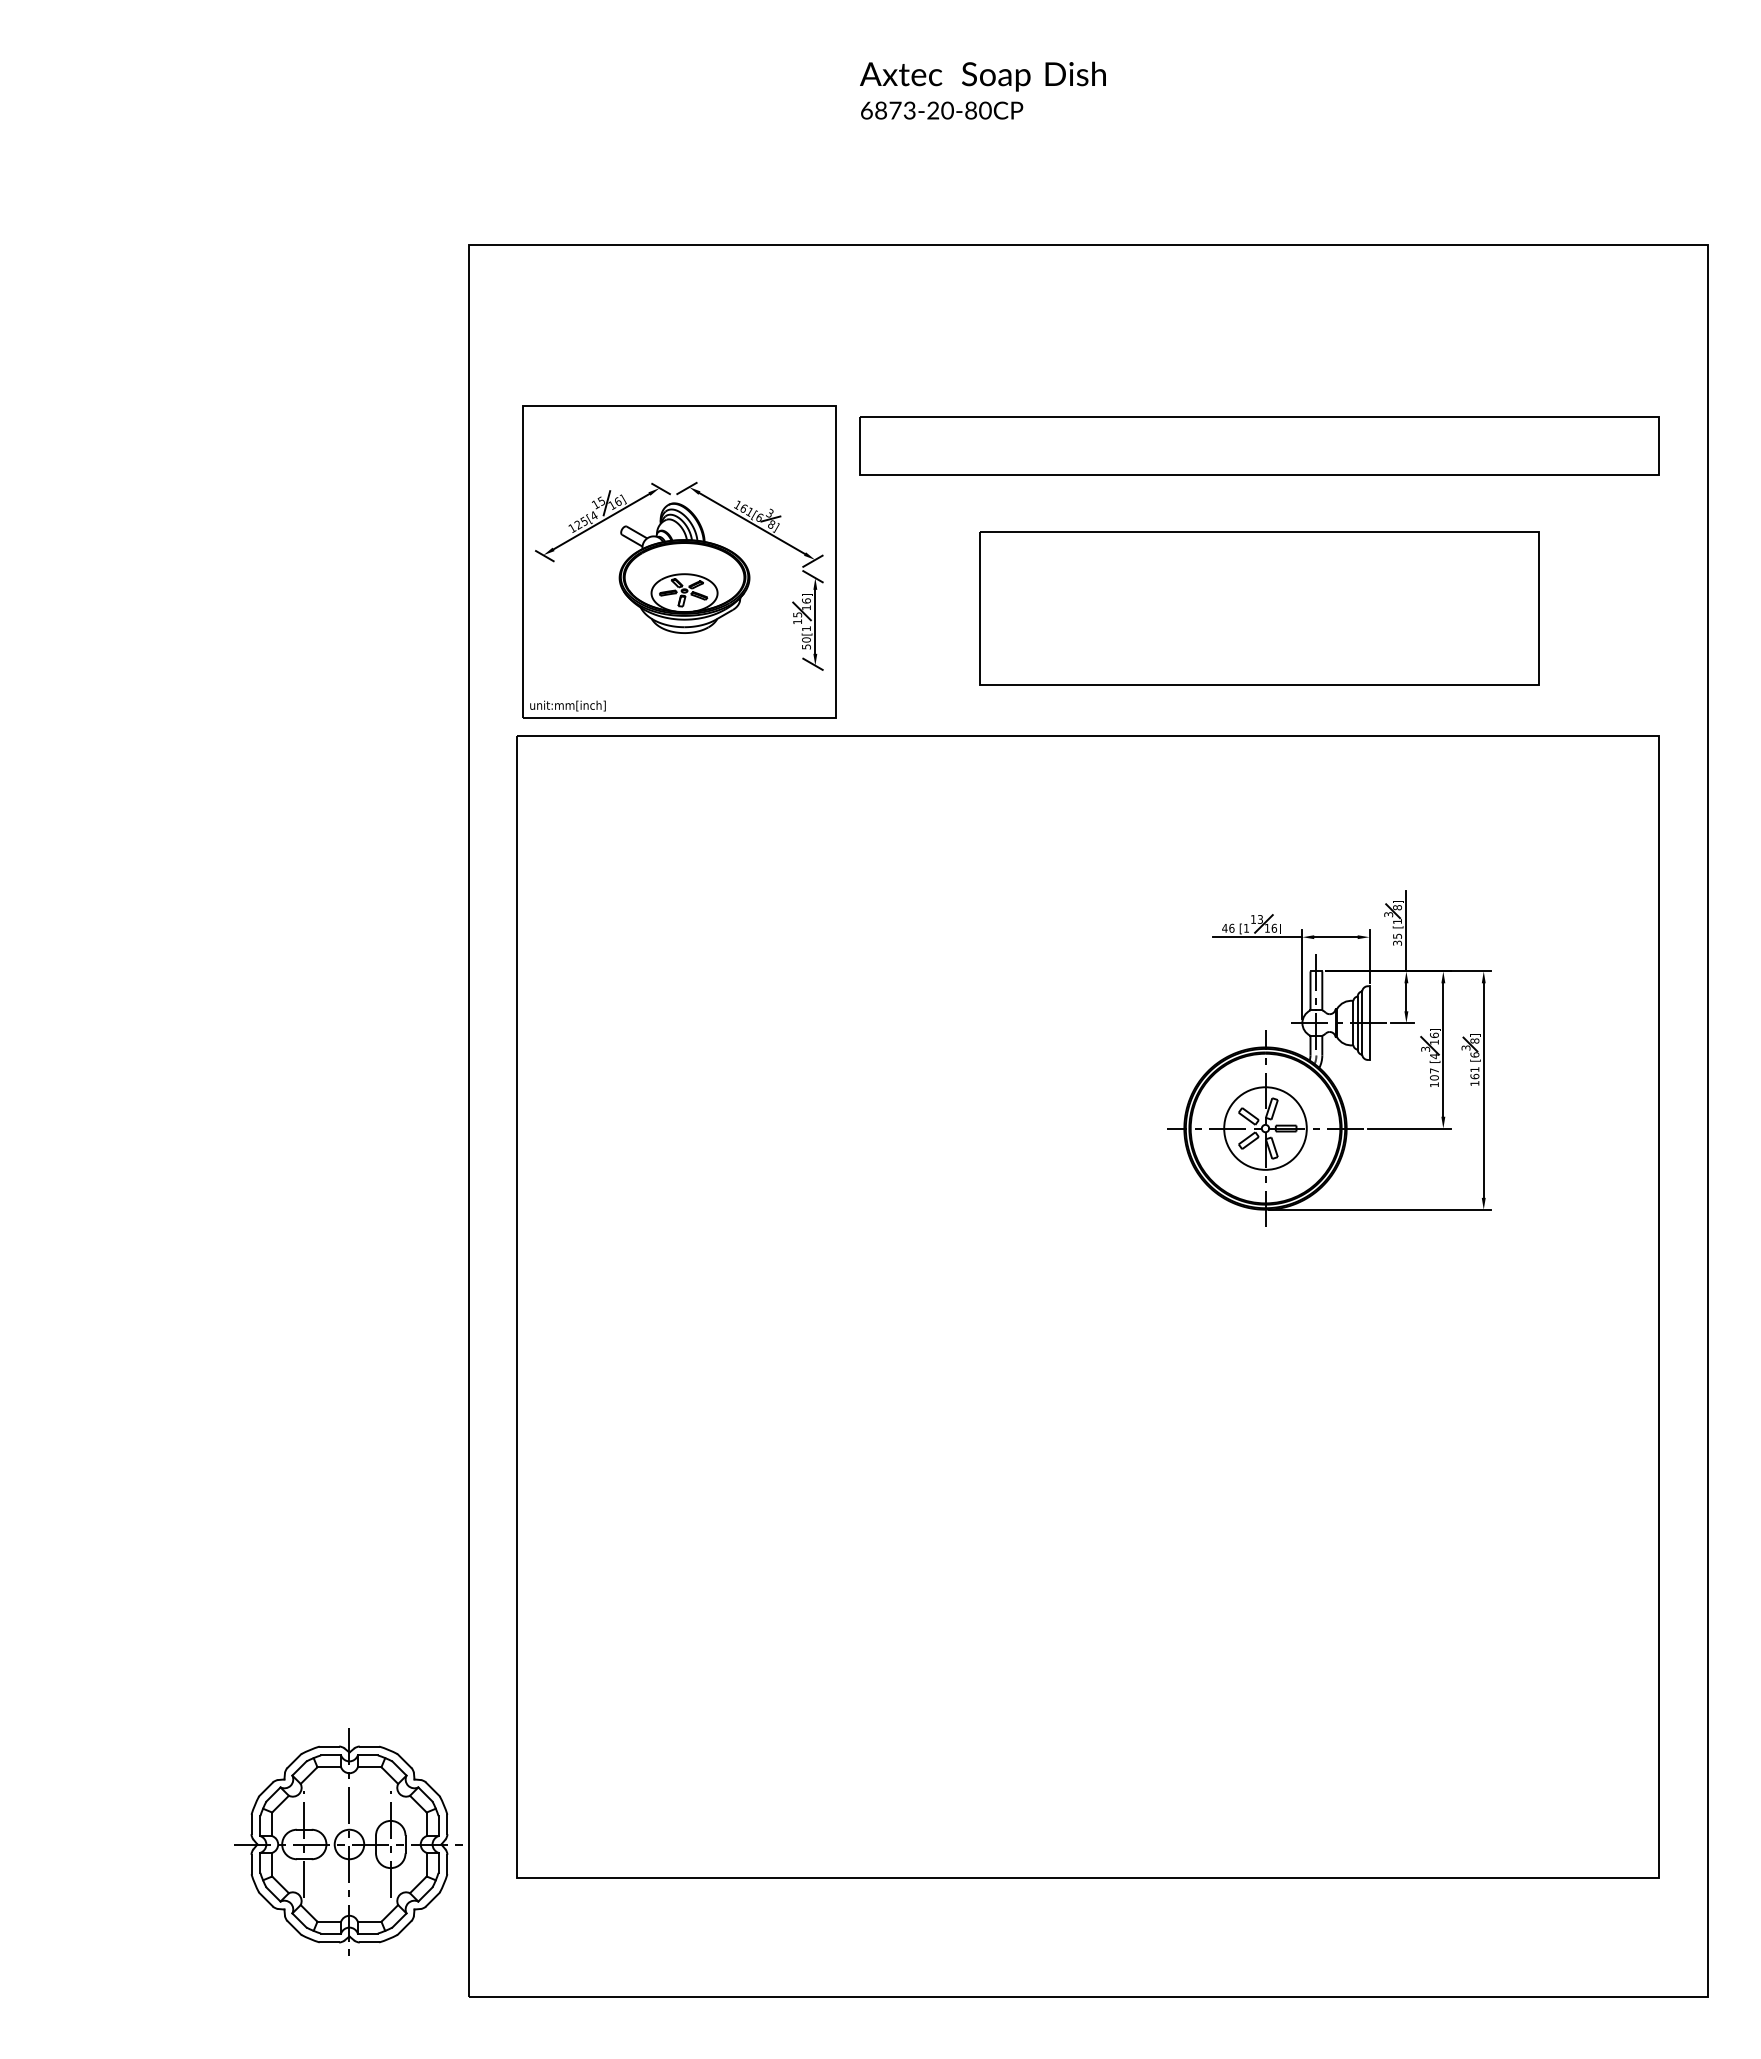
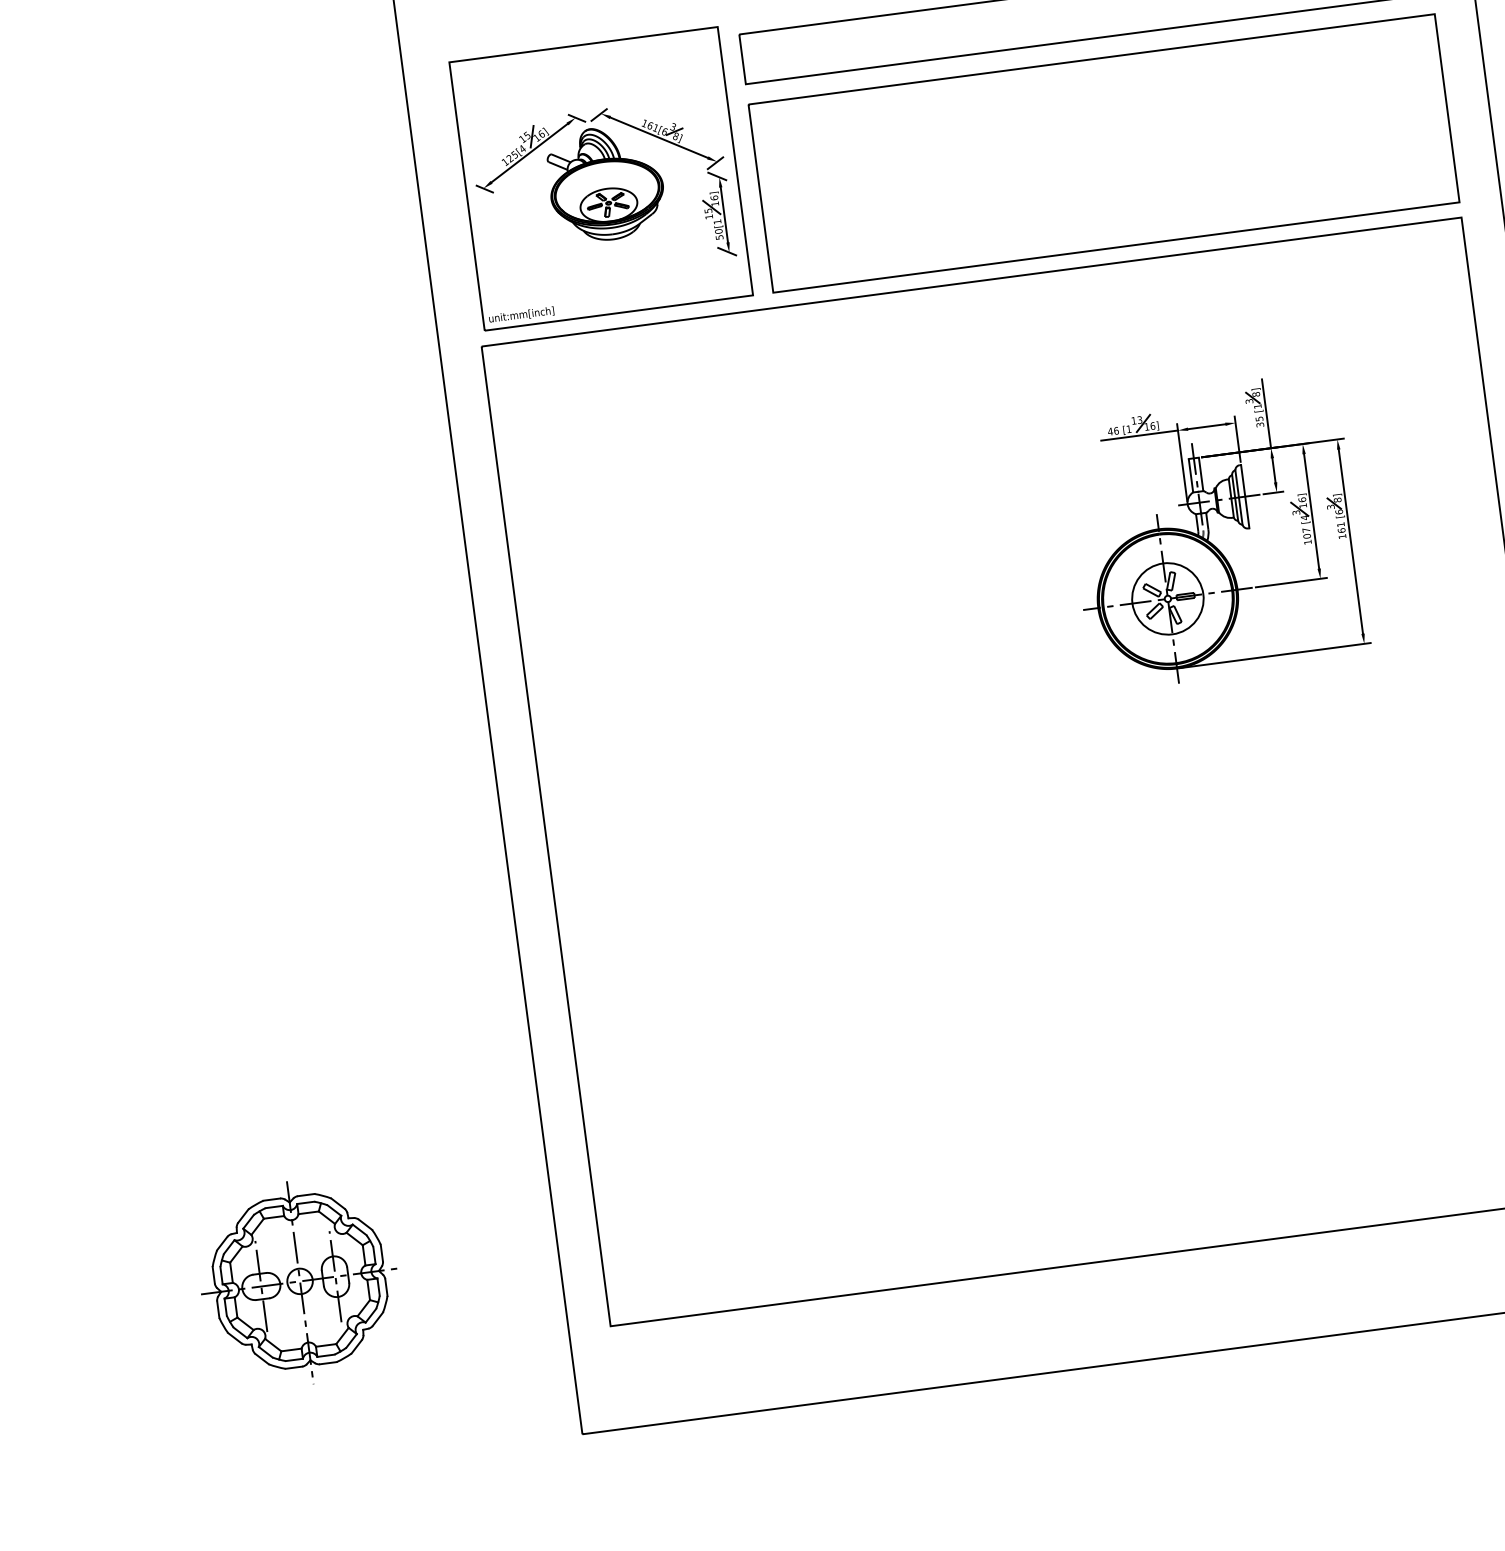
part: (1259, 608) -> (1104, 153), size x1.43
part: (348, 1841) -> (298, 1278), moved

